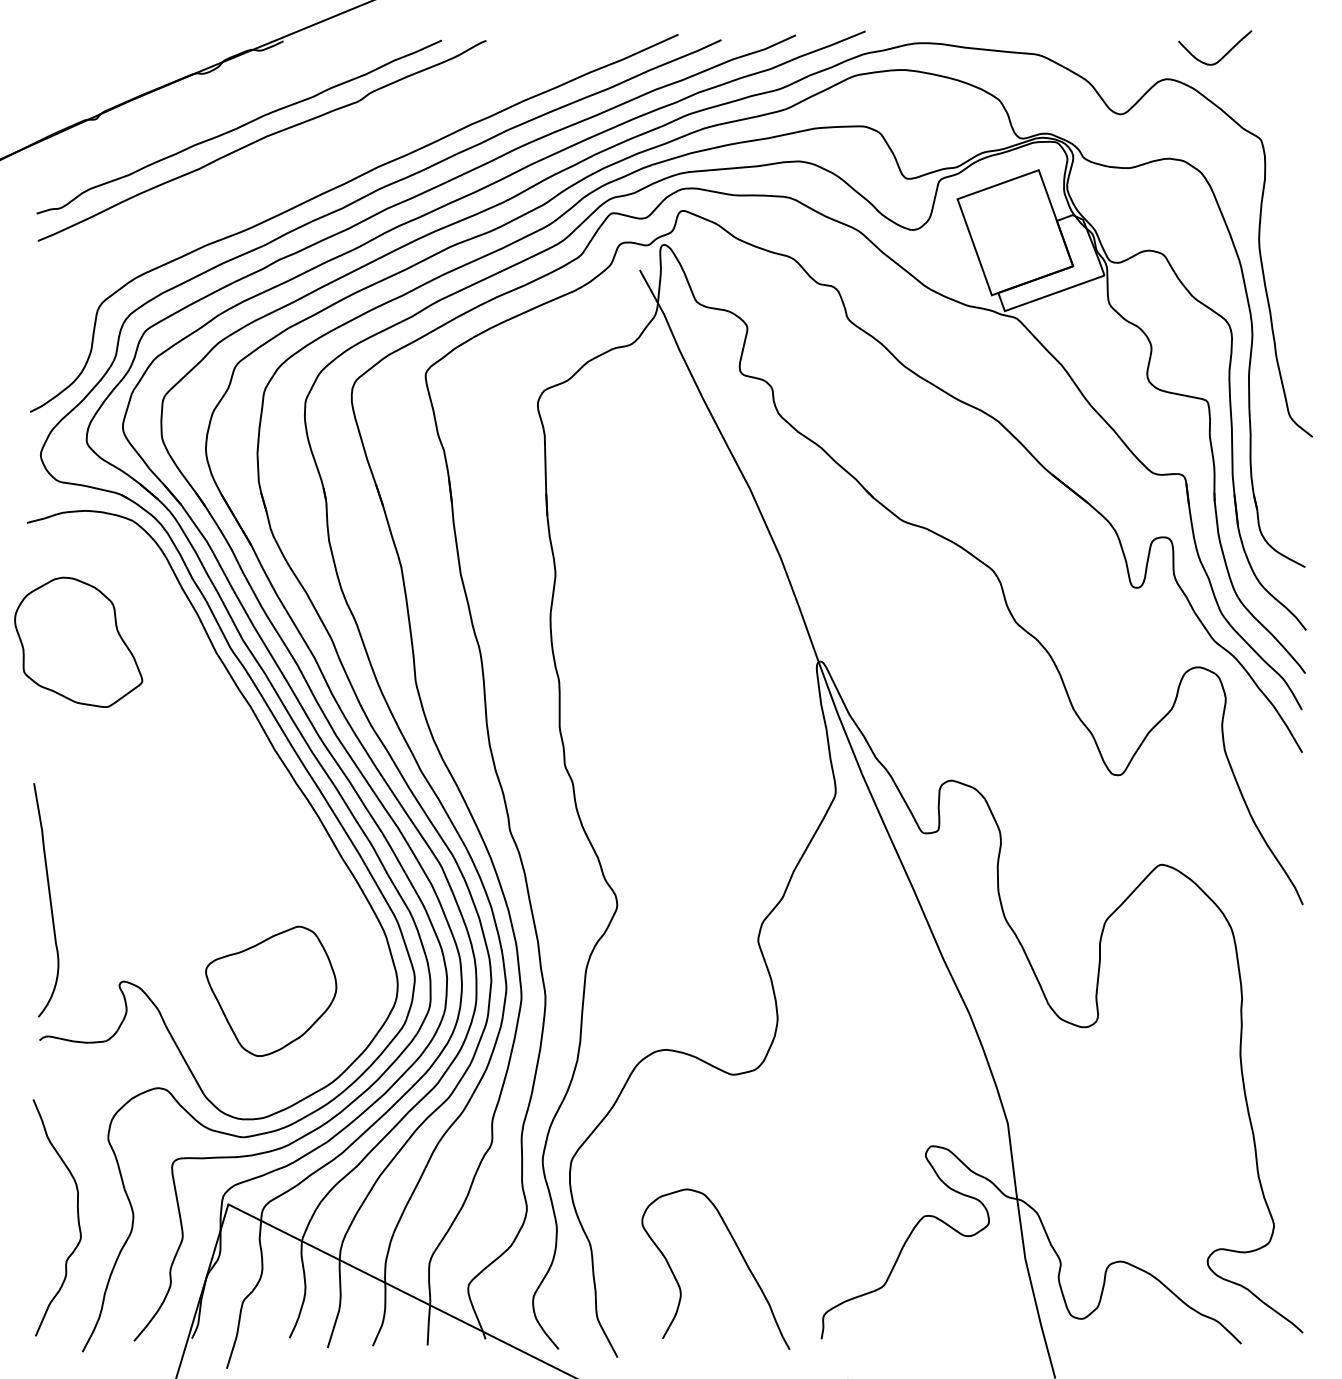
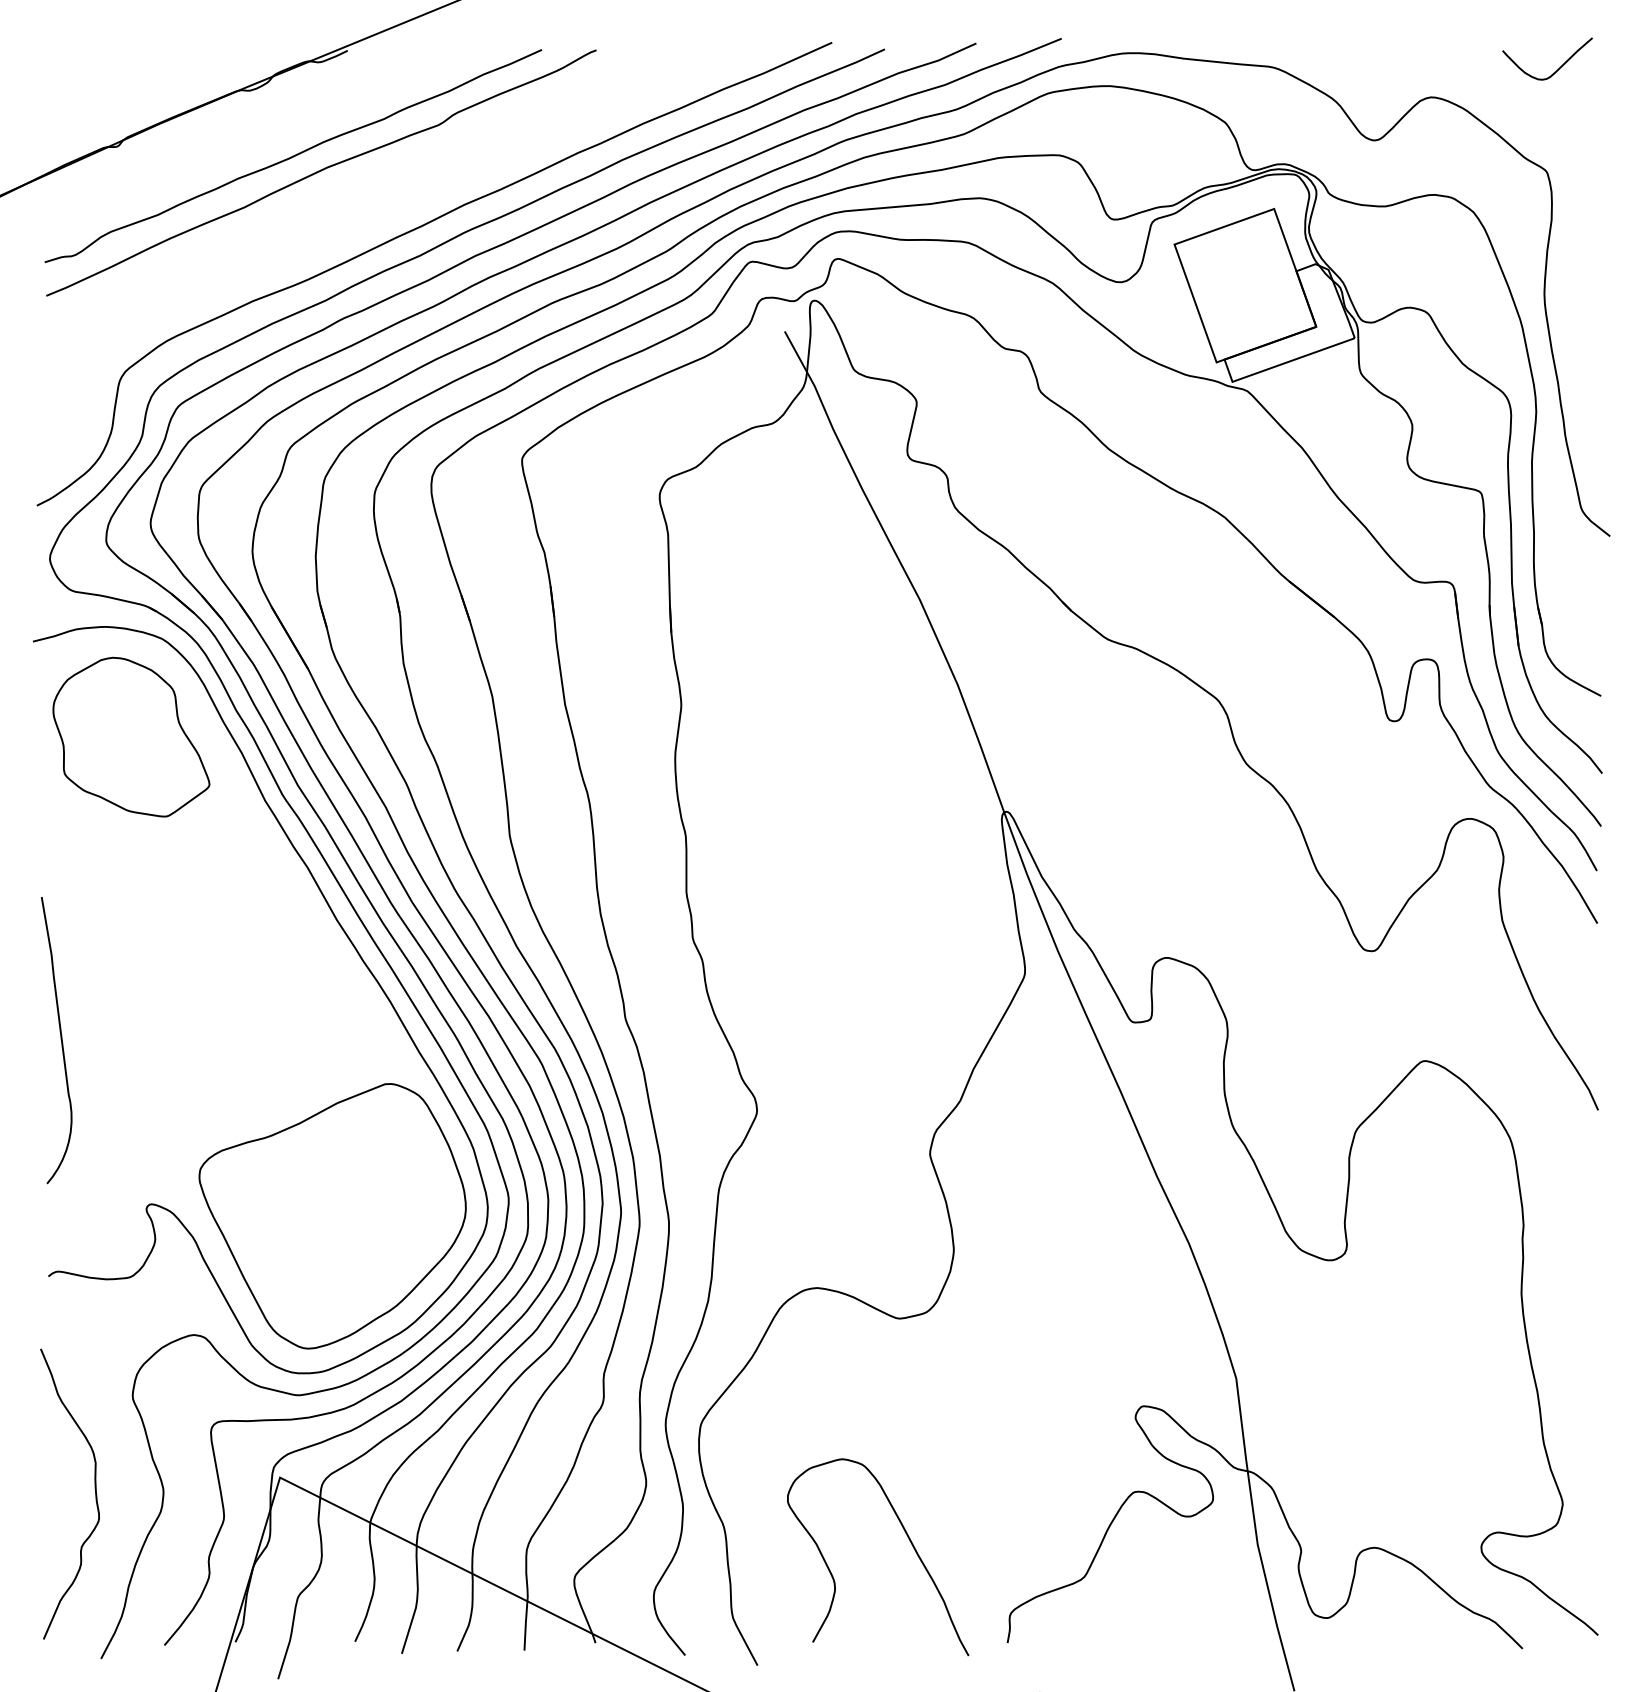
curve: (1224, 55) -> (1558, 68), moved
part: (78, 641) -> (131, 736), moved
curve: (49, 899) -> (60, 1039), moved
part: (271, 991) -> (332, 1216), size x1.67

